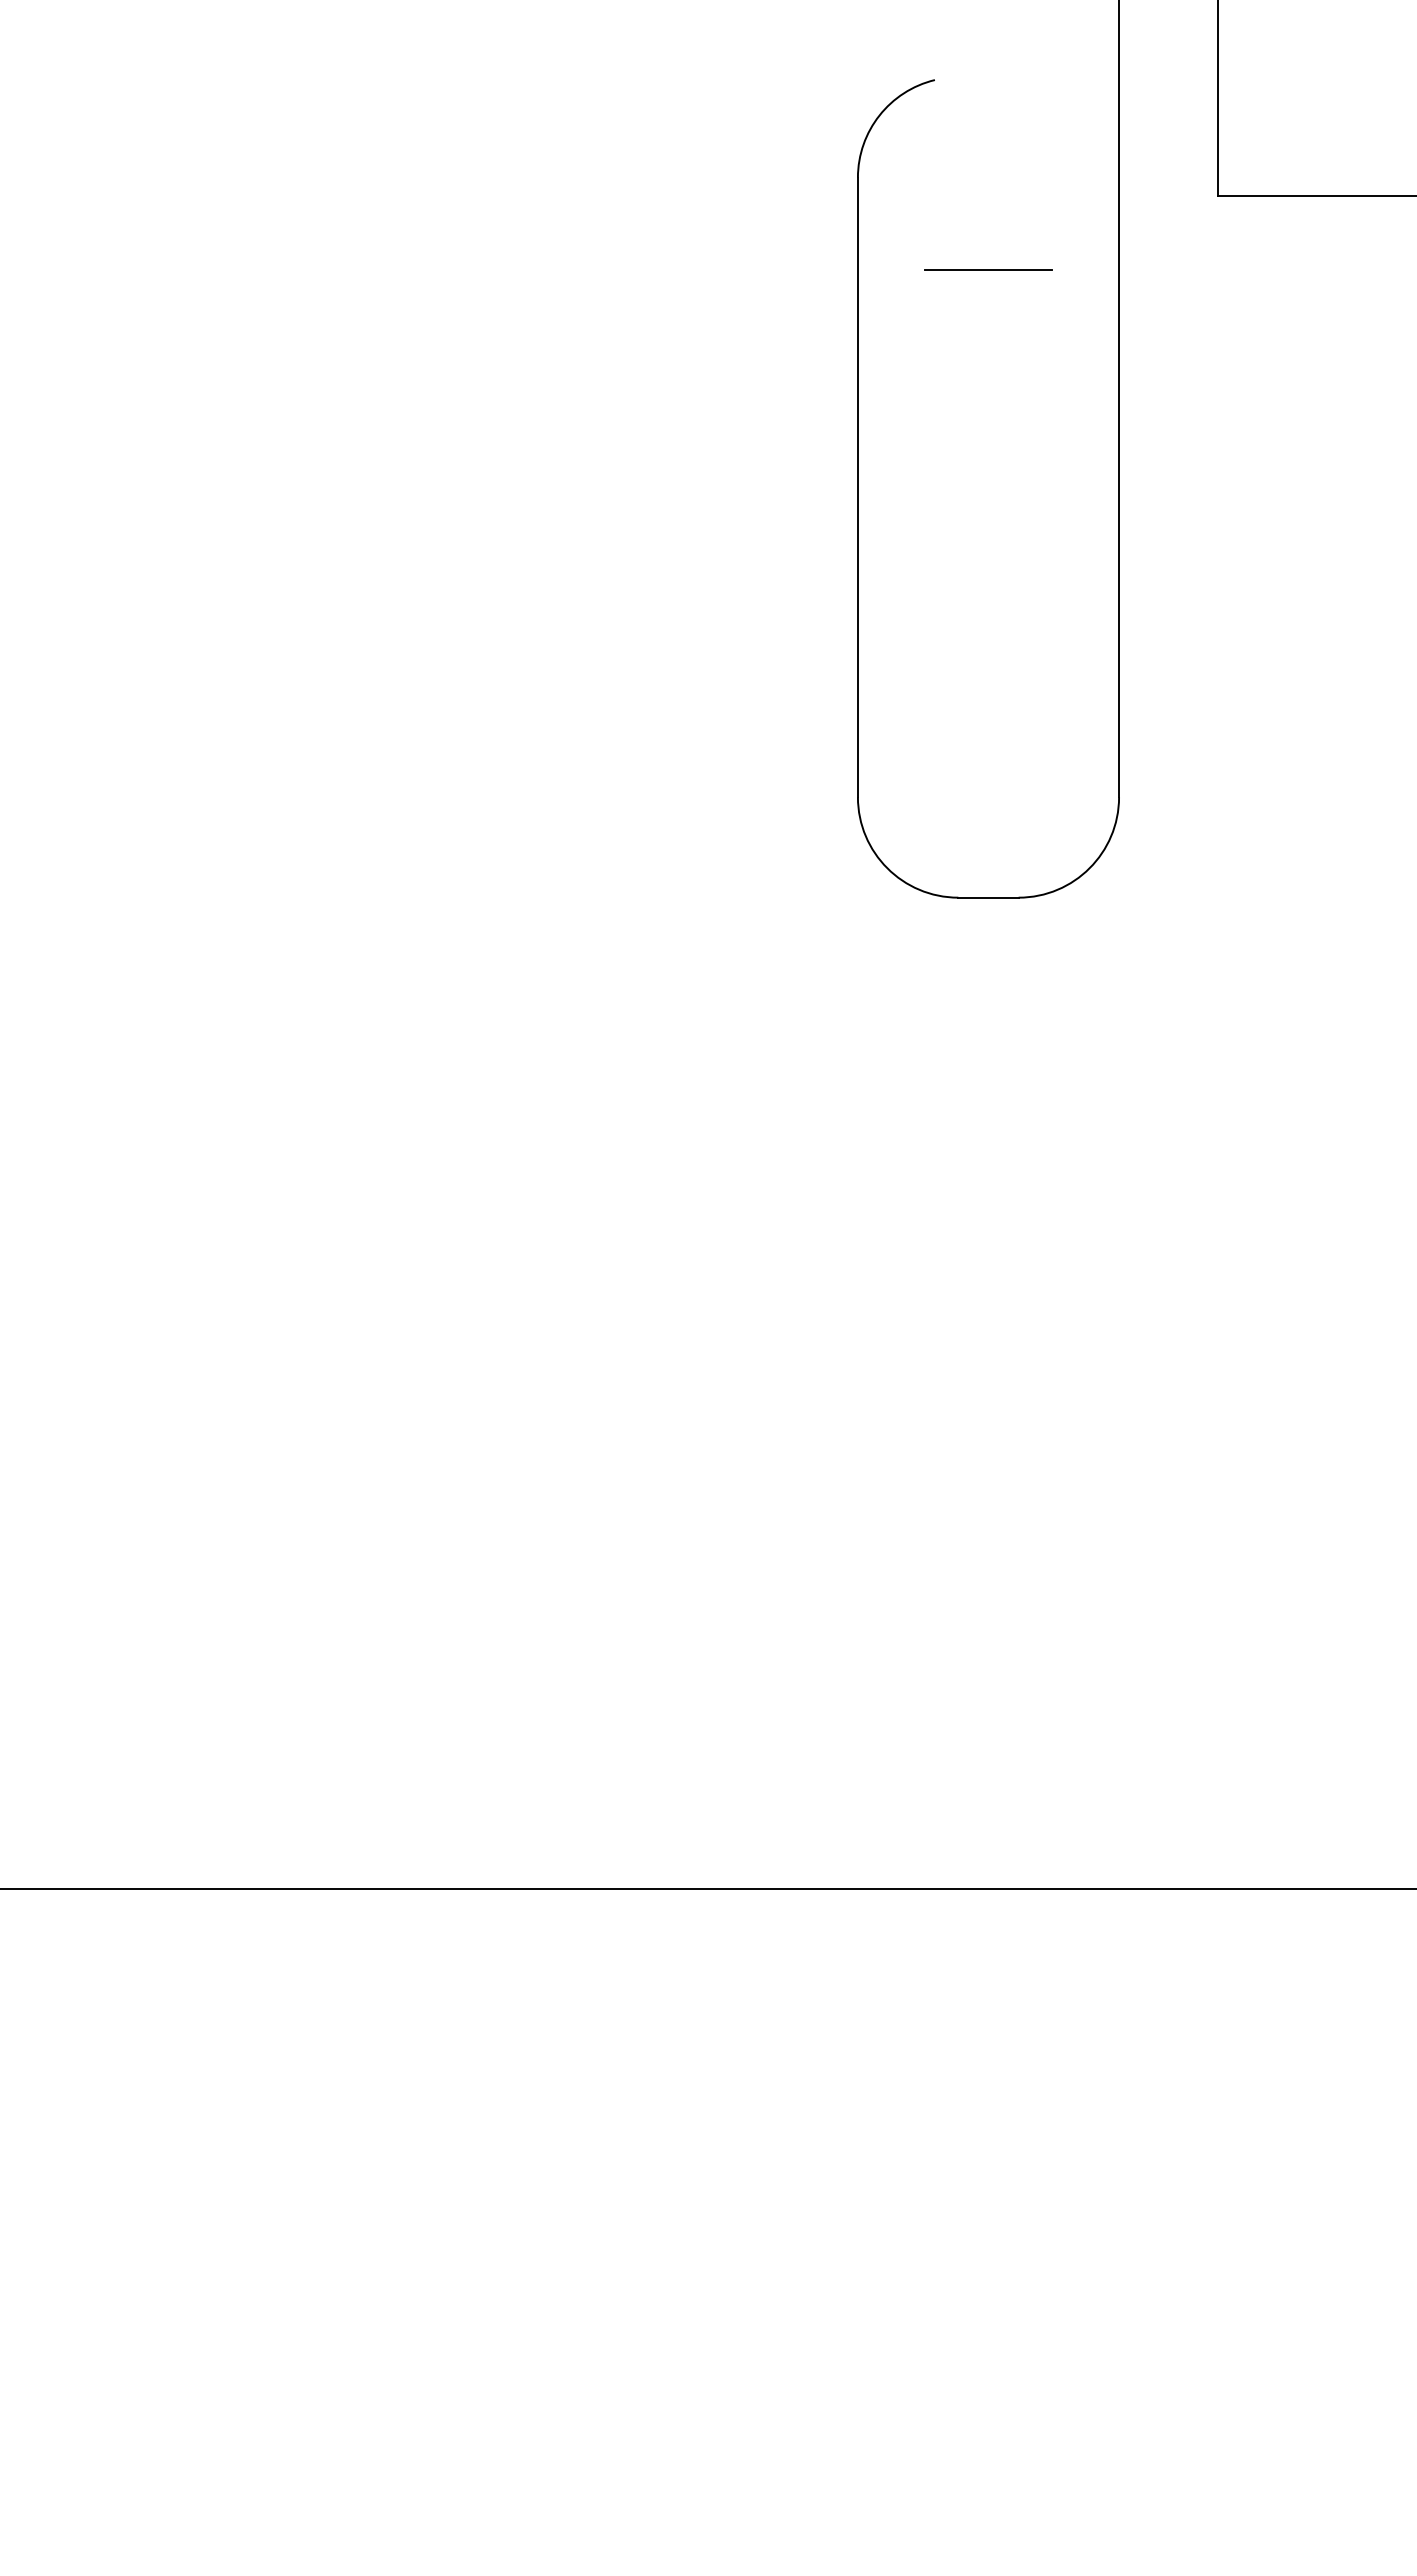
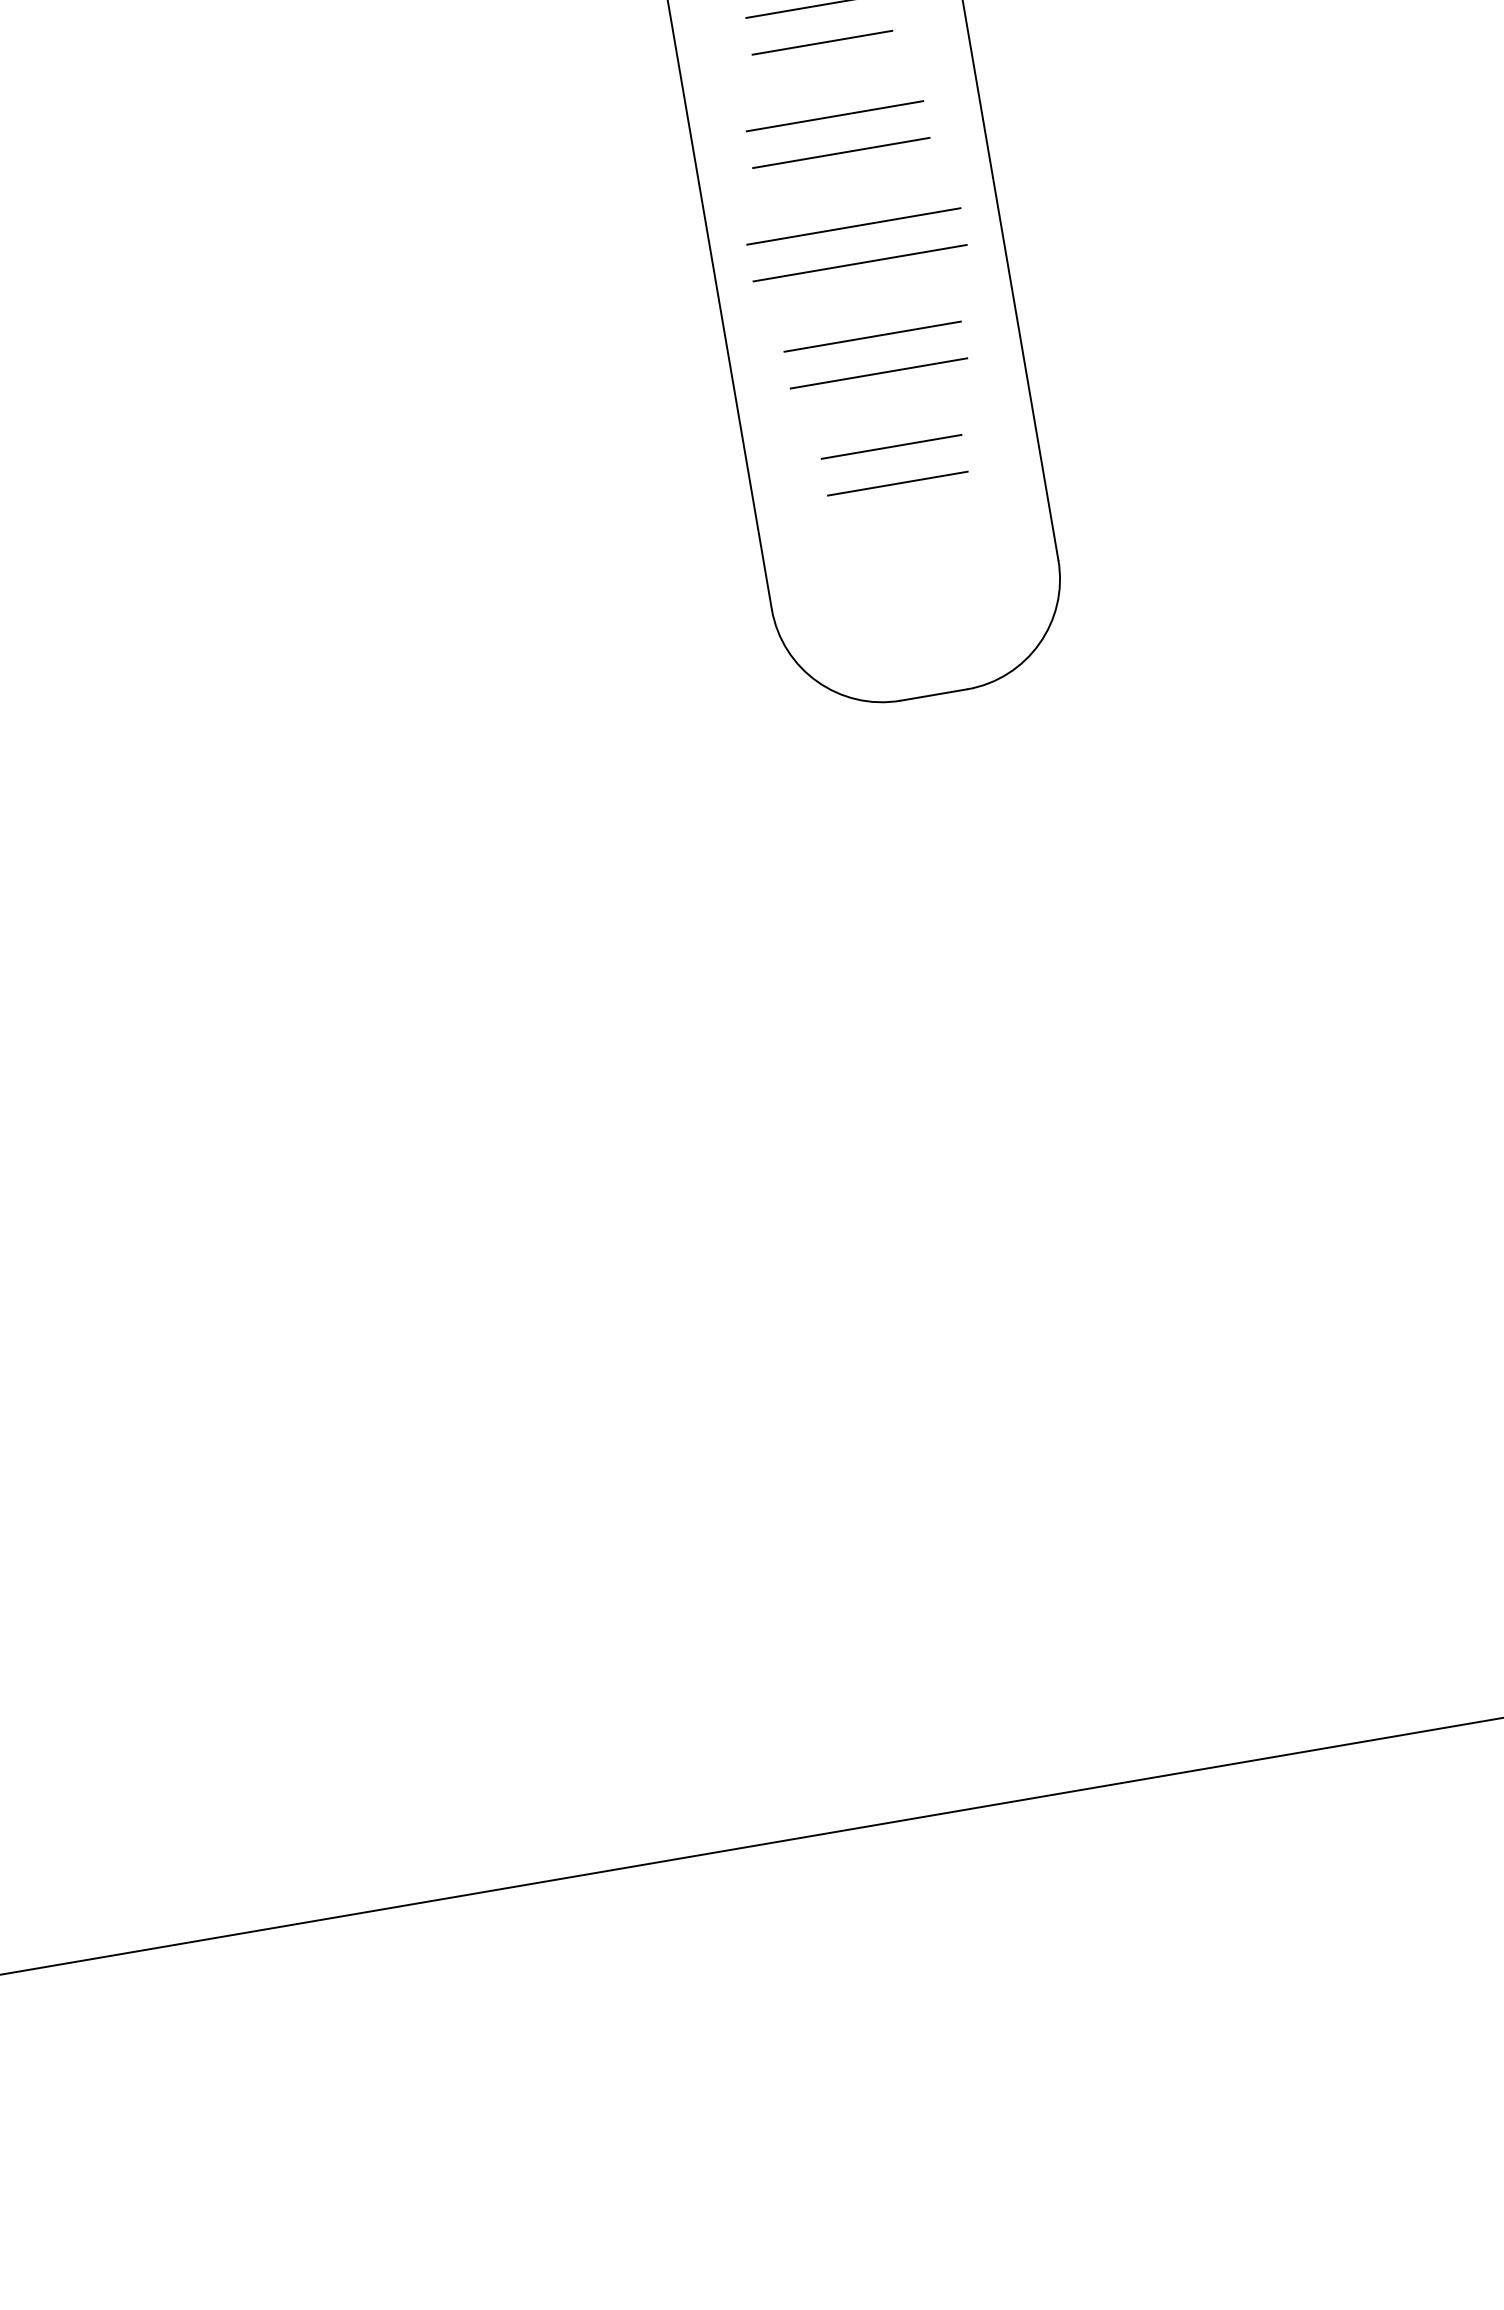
line: (988, 303) -> (822, 42), added
line: (988, 370) -> (835, 116), added
line: (988, 403) -> (841, 152), added
line: (988, 470) -> (853, 226), added
line: (988, 504) -> (860, 263), added
line: (988, 571) -> (872, 337), added
line: (988, 604) -> (878, 373), added
line: (988, 671) -> (891, 446), added
line: (988, 705) -> (897, 484), added

